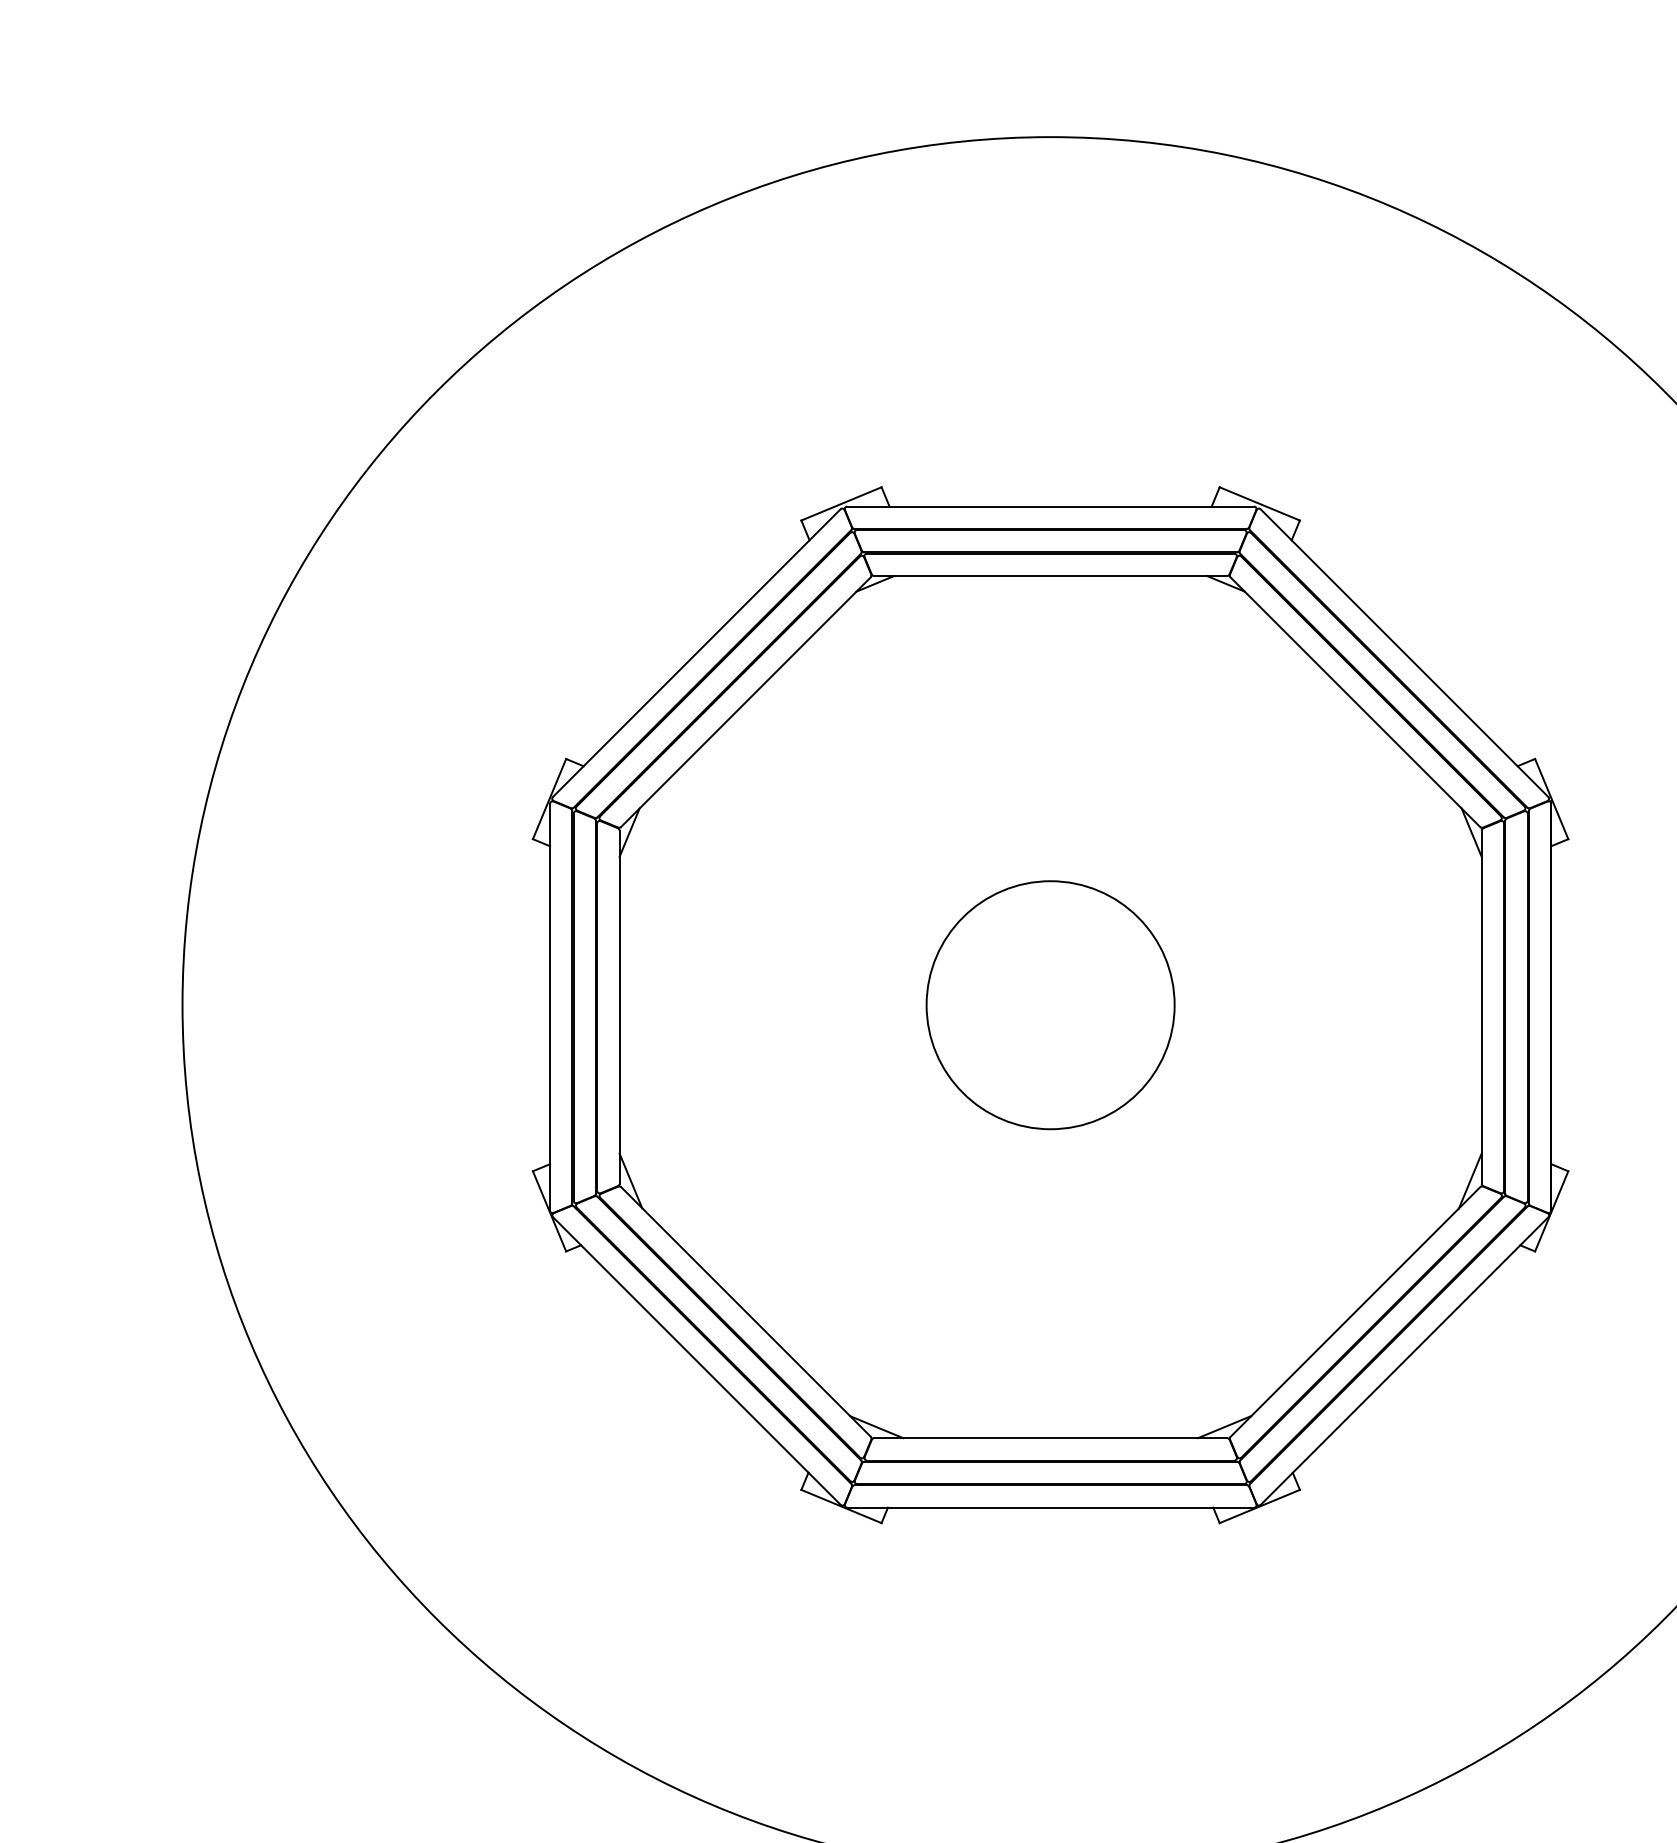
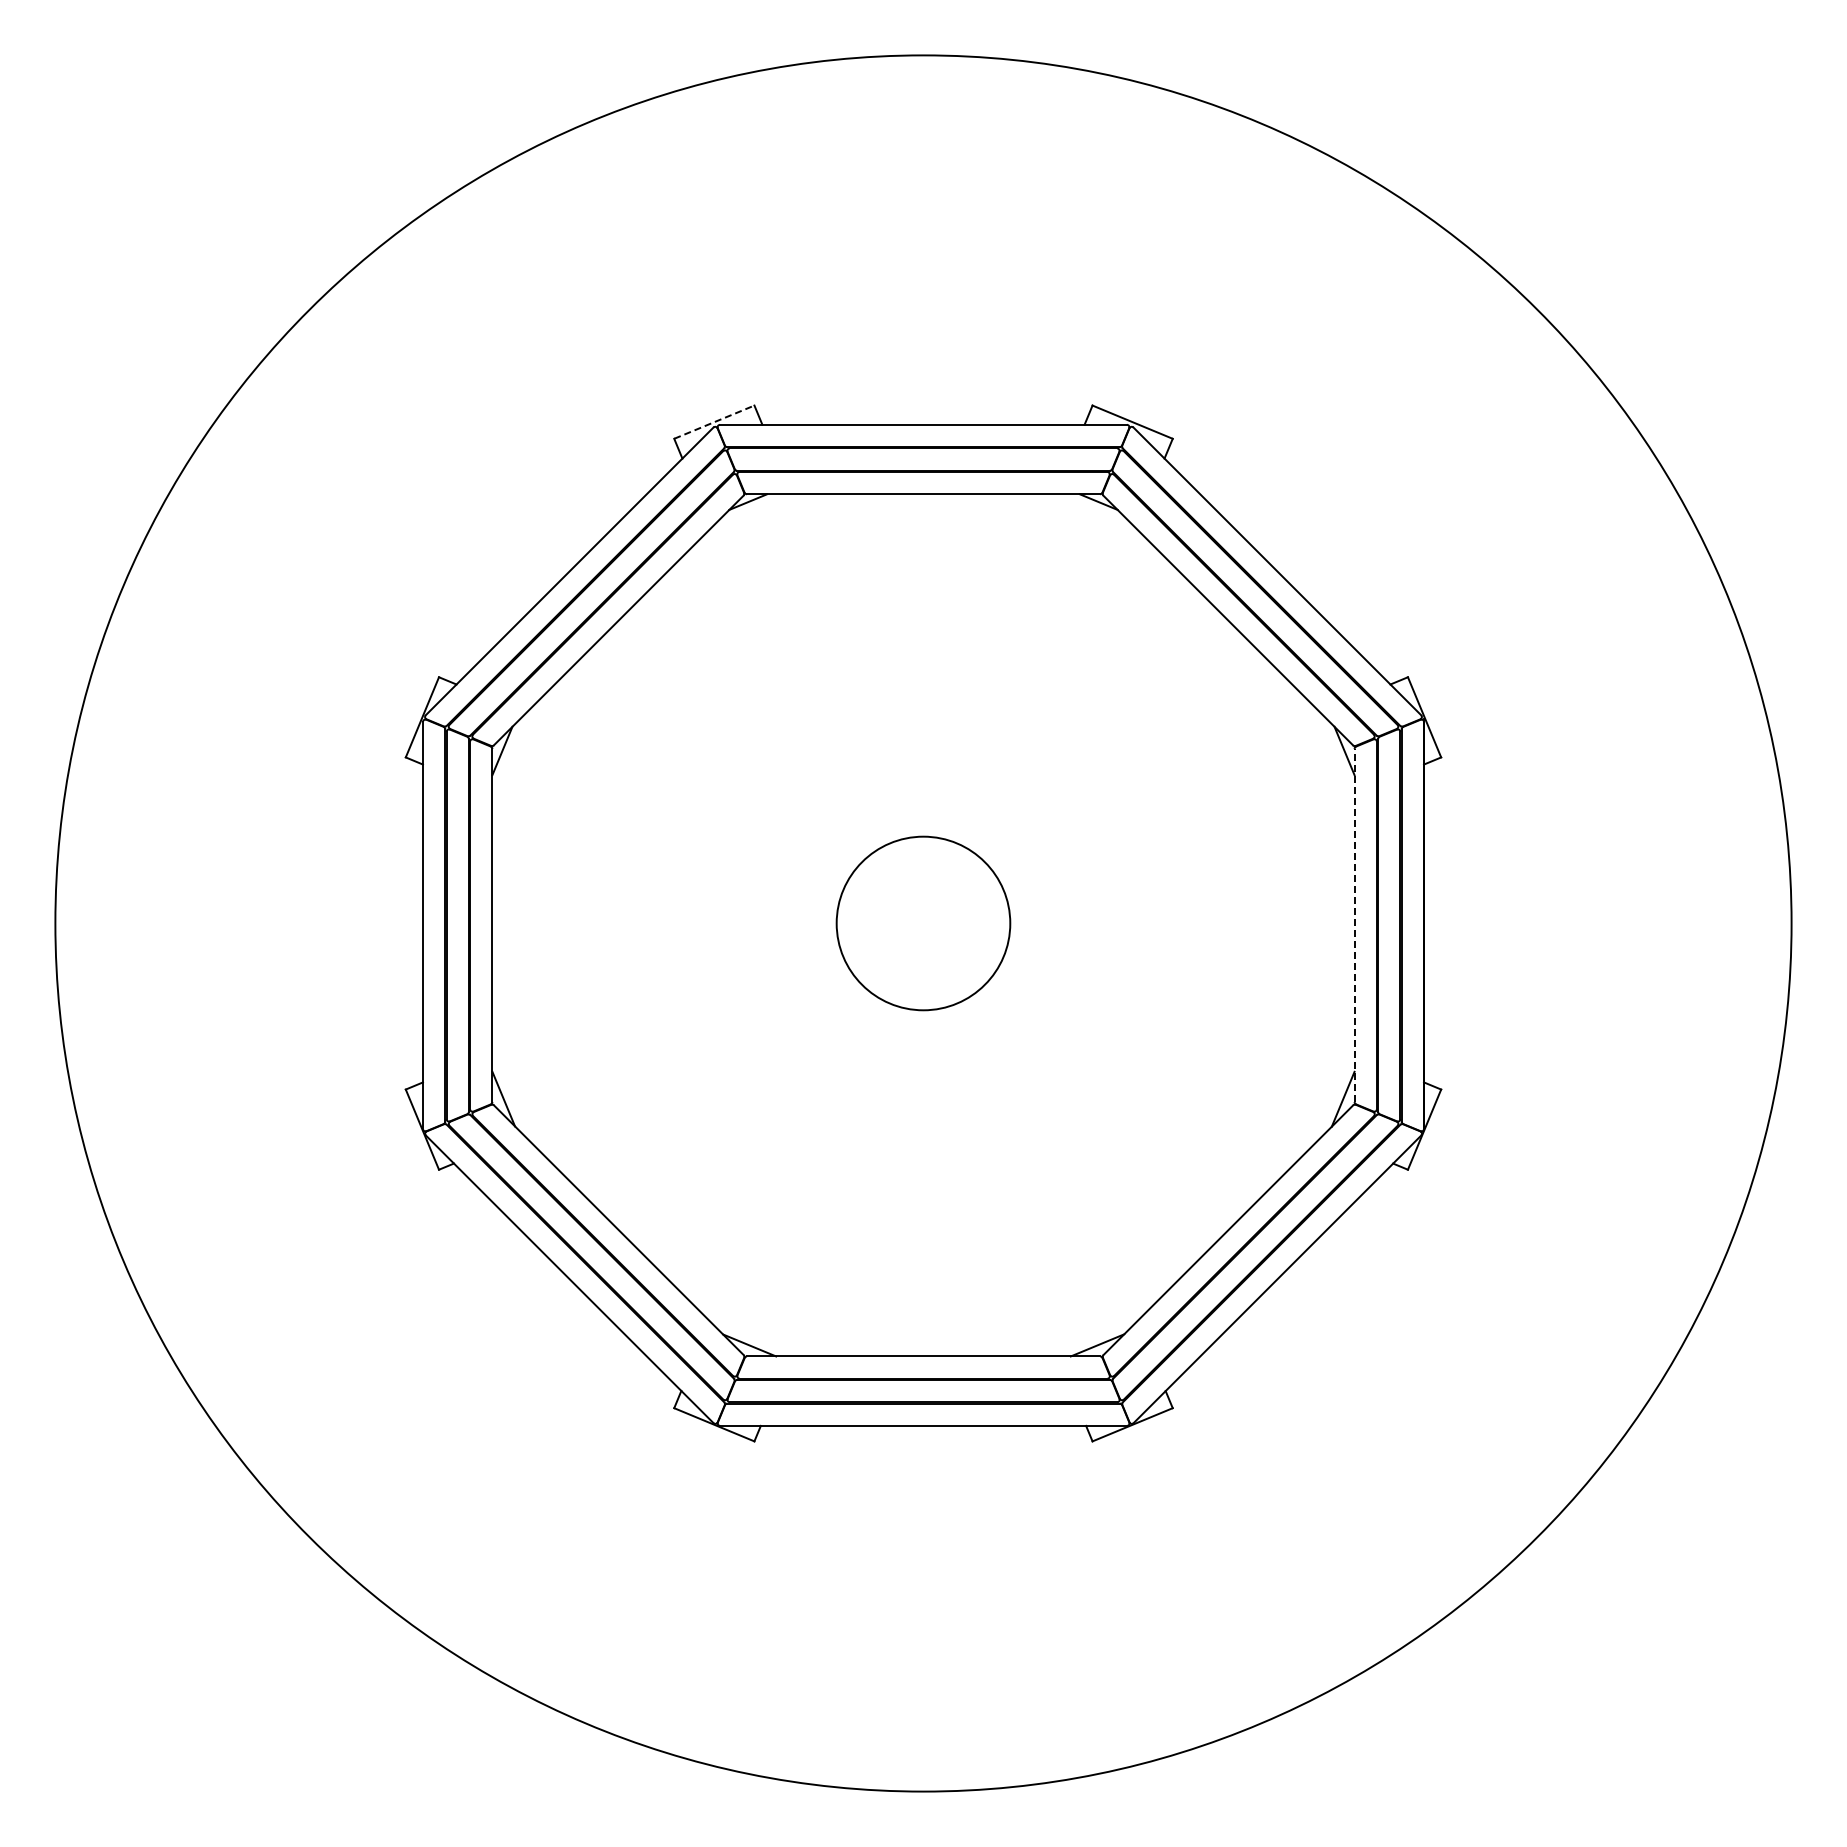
line: (841, 503) -> (714, 421), solid -> dashed
circle: (1050, 1005) -> (923, 923), size x0.7
line: (1481, 1007) -> (1354, 925), solid -> dashed

